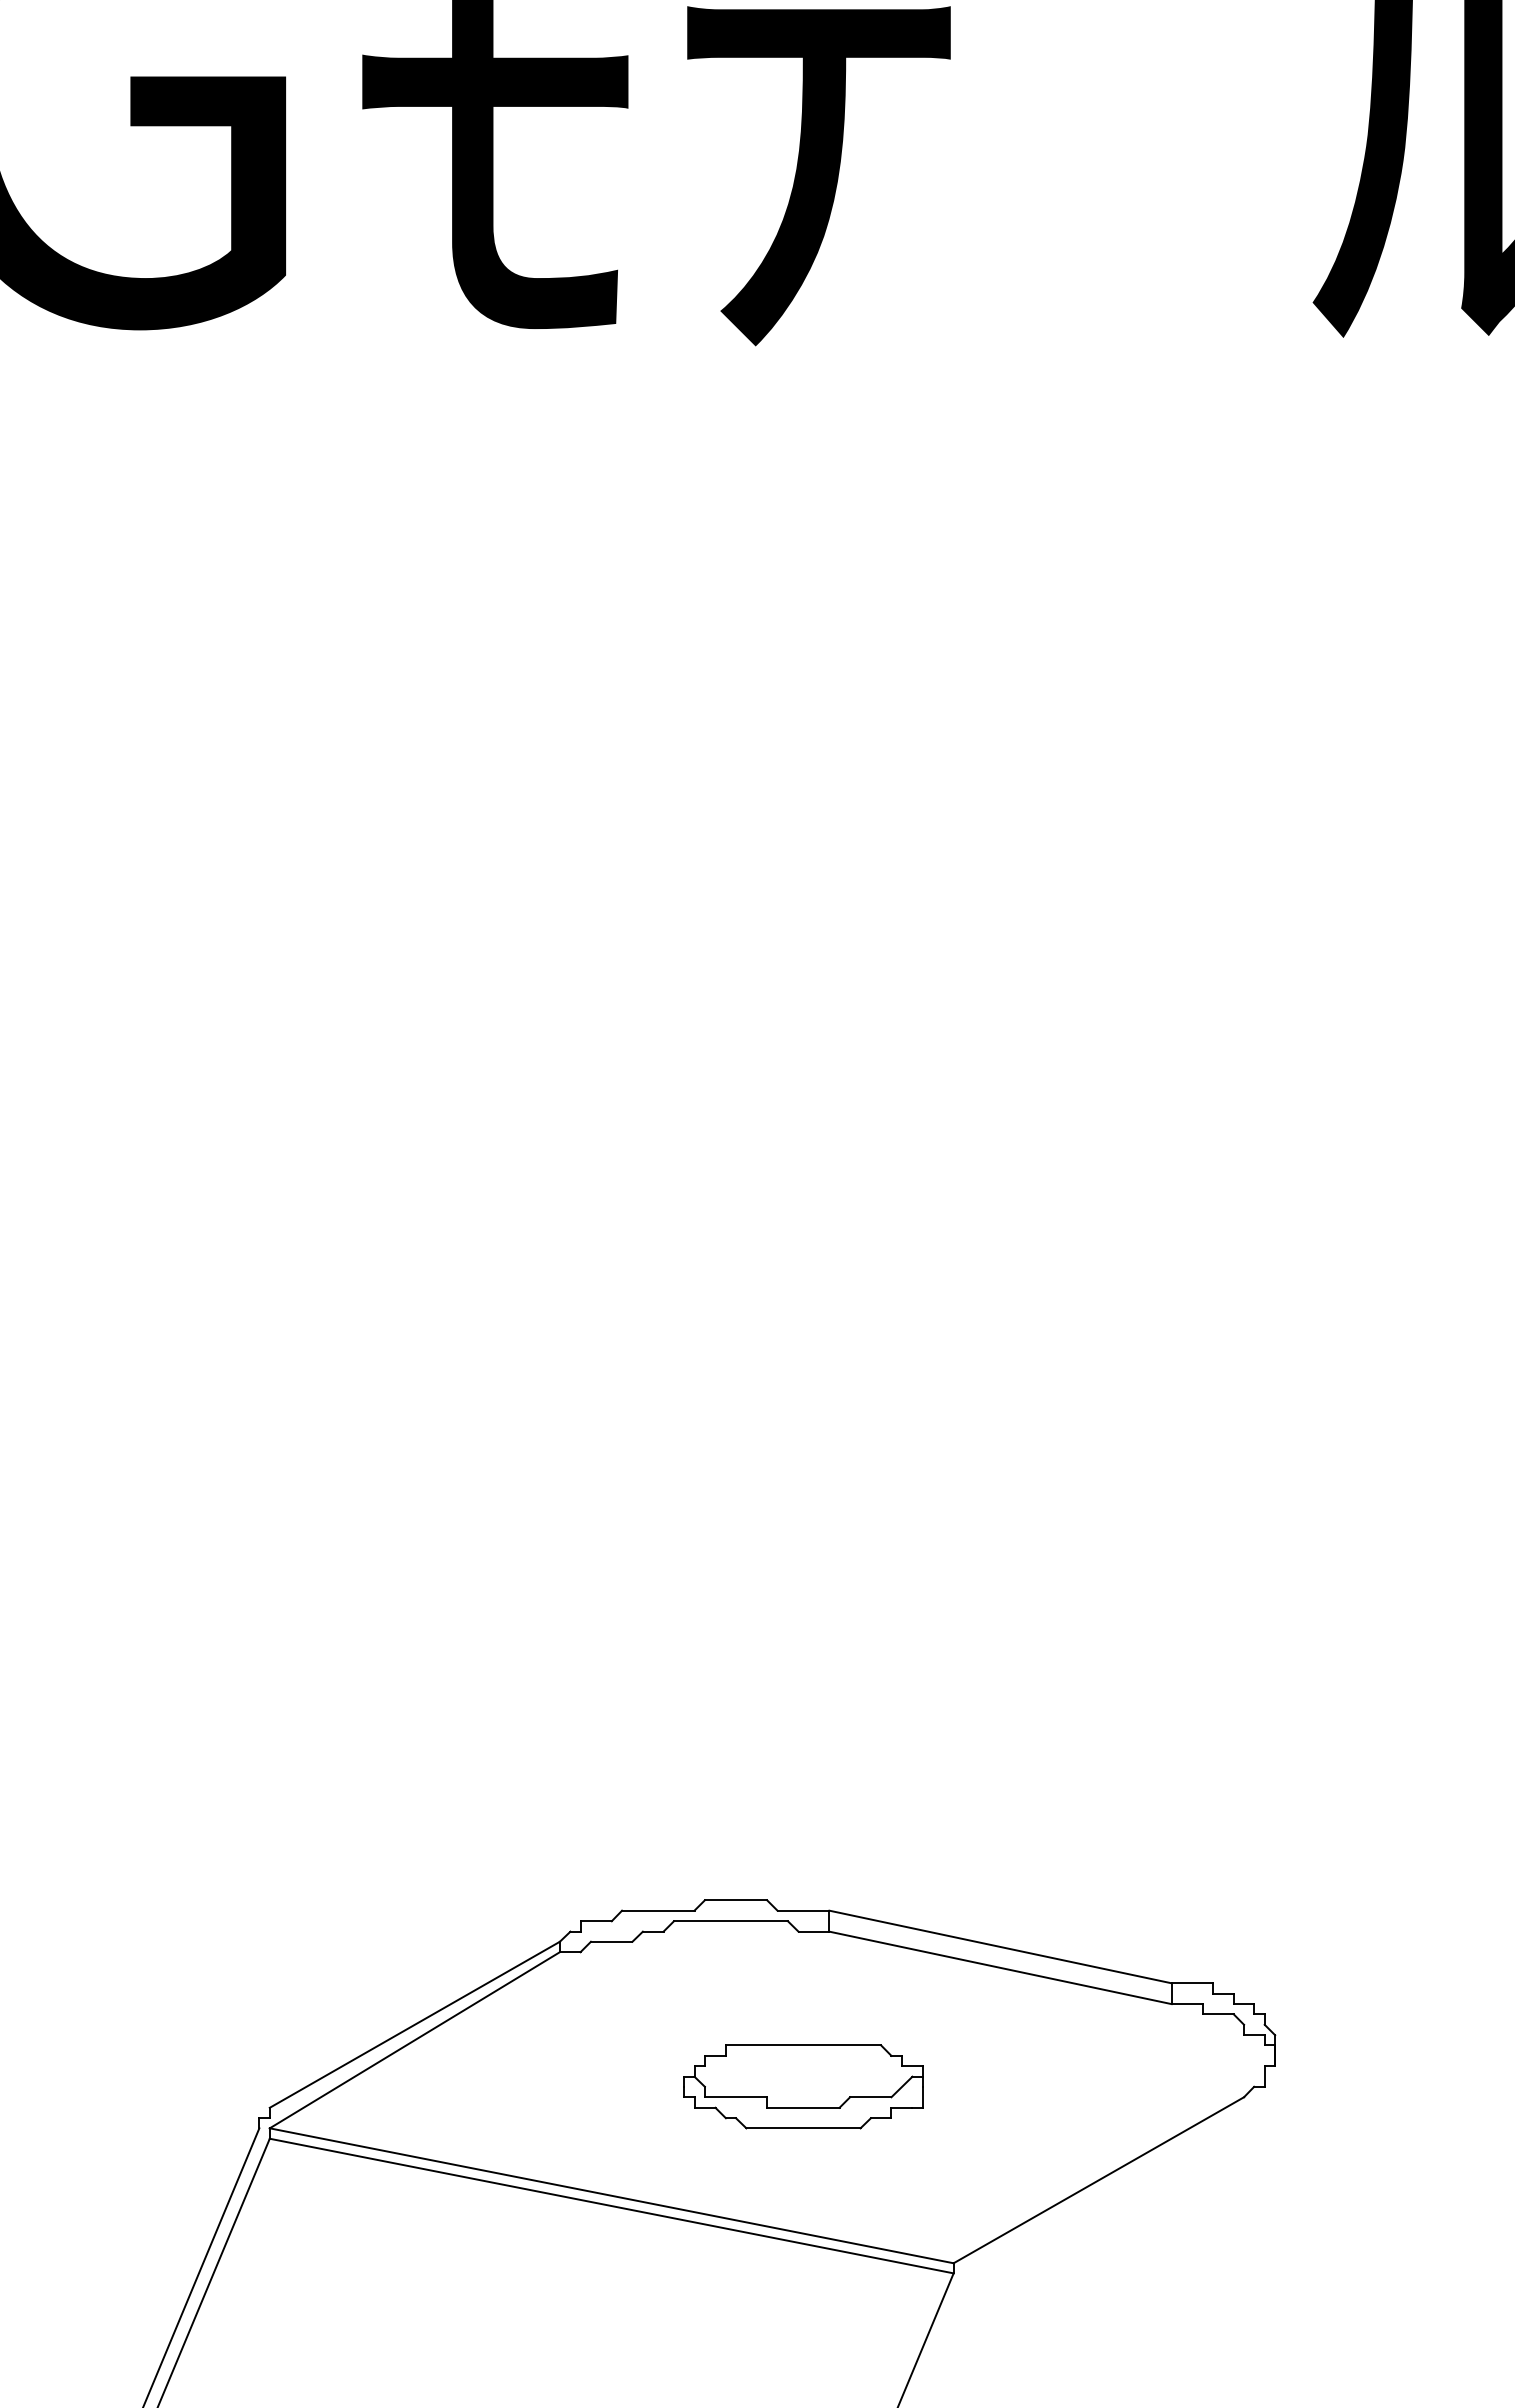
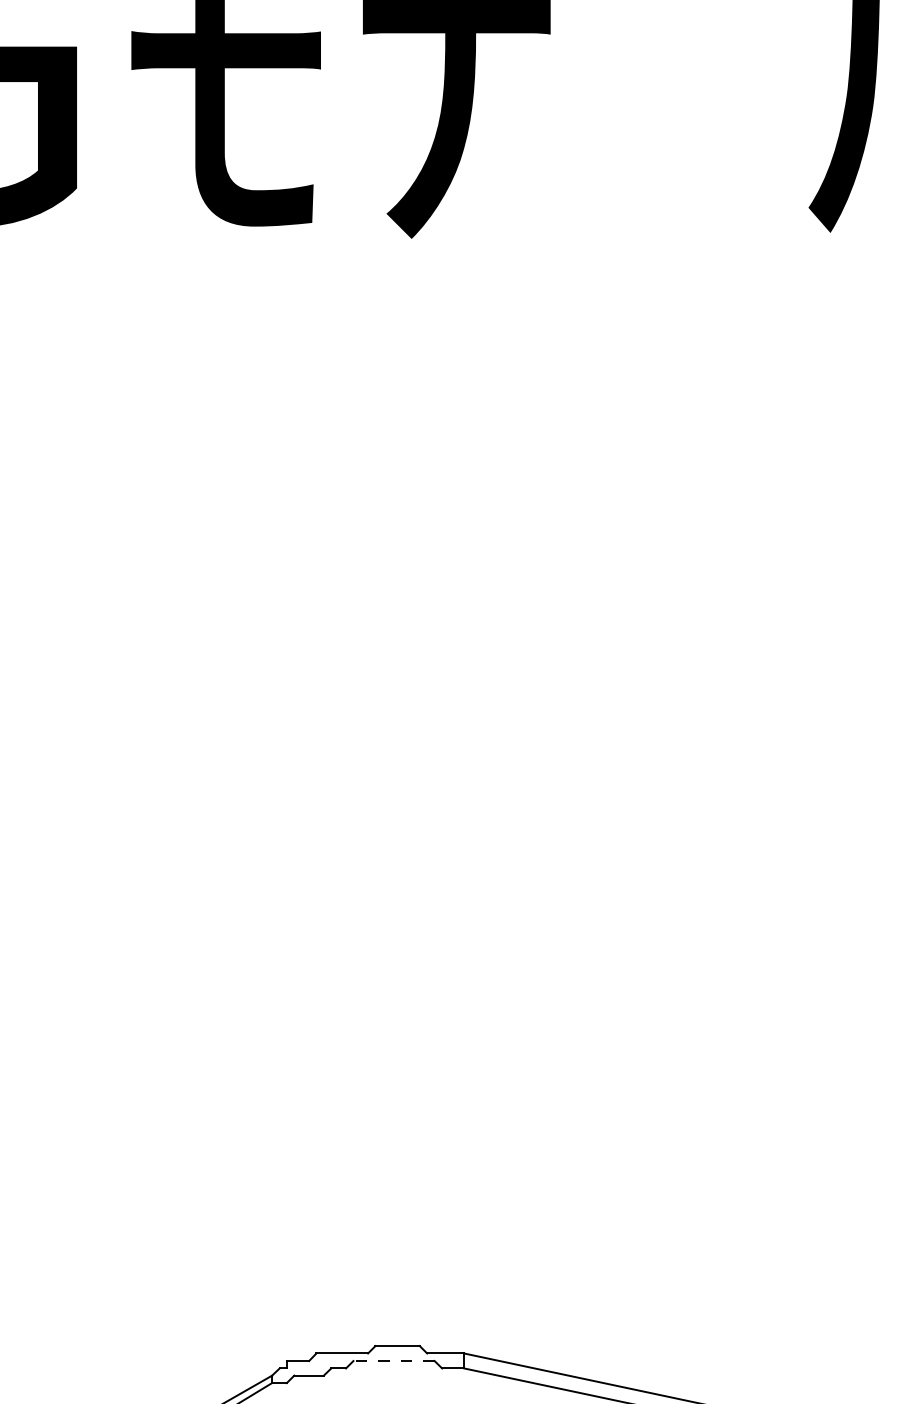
line: (730, 1921) -> (393, 1361), solid -> dashed

